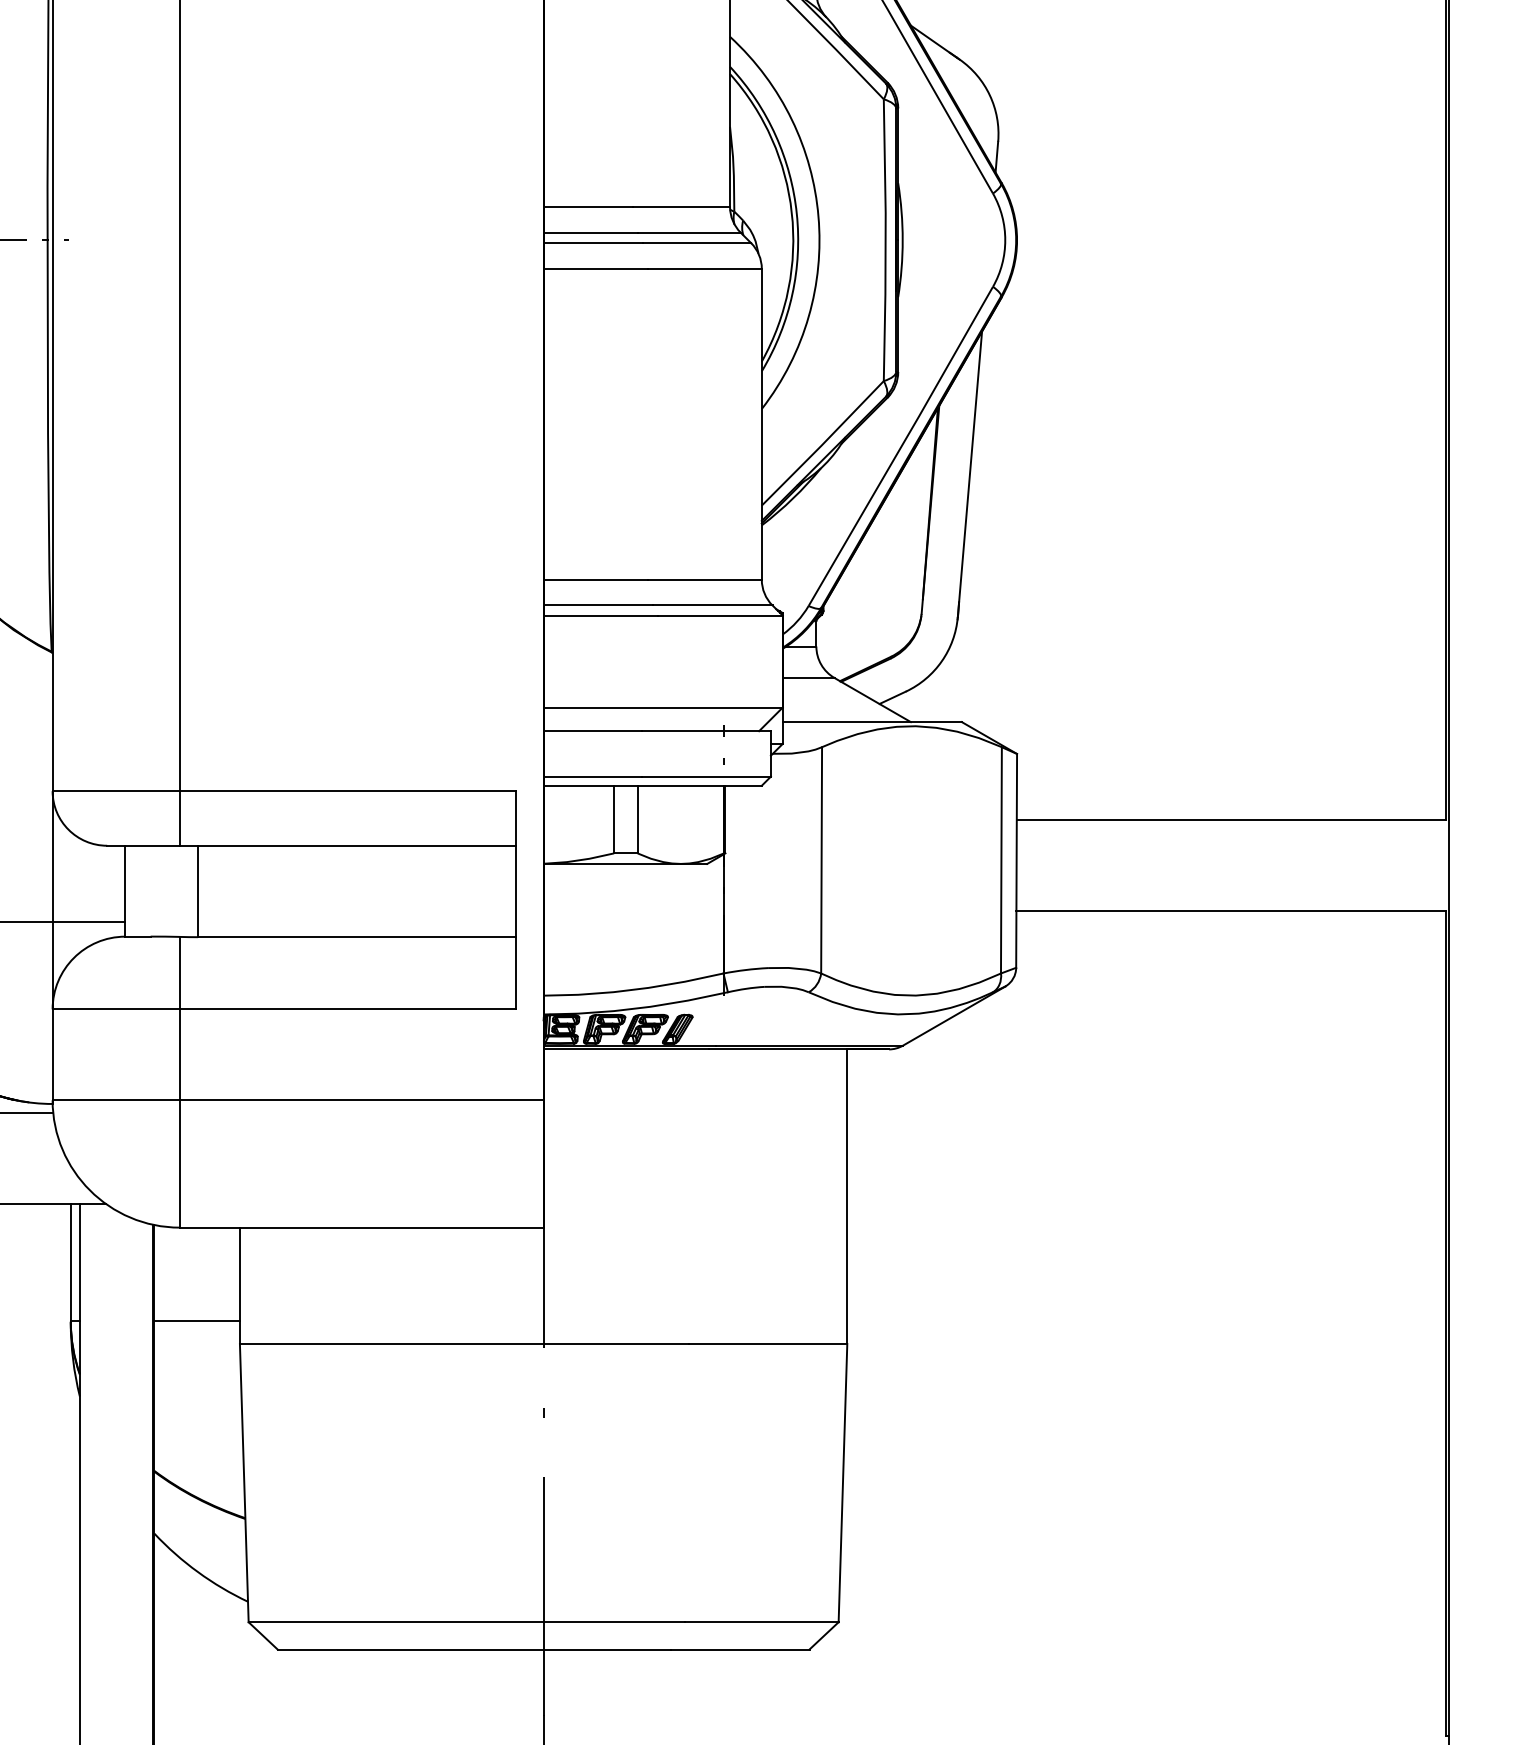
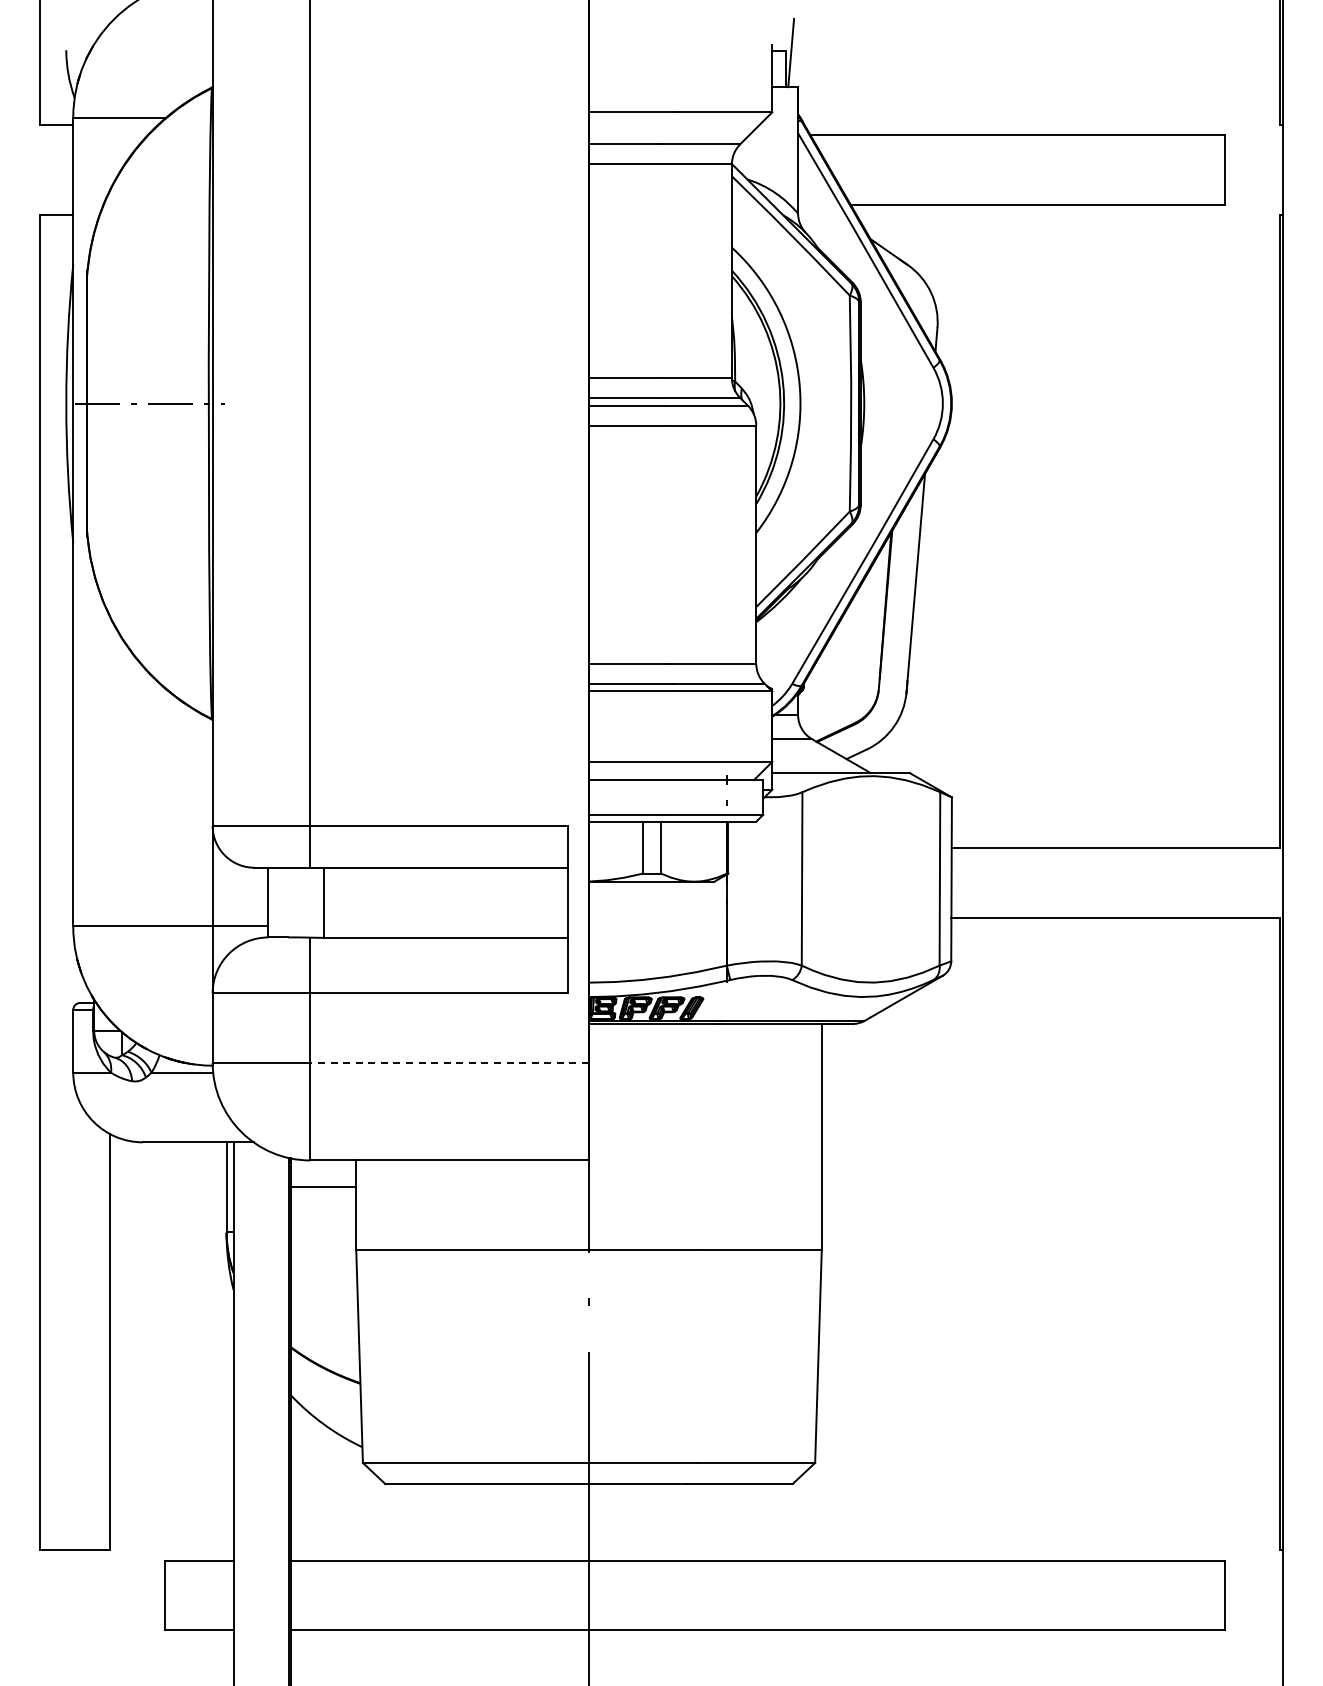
line: (361, 1099) -> (449, 1062), solid -> dashed
line: (197, 1321) -> (323, 1187), moved

